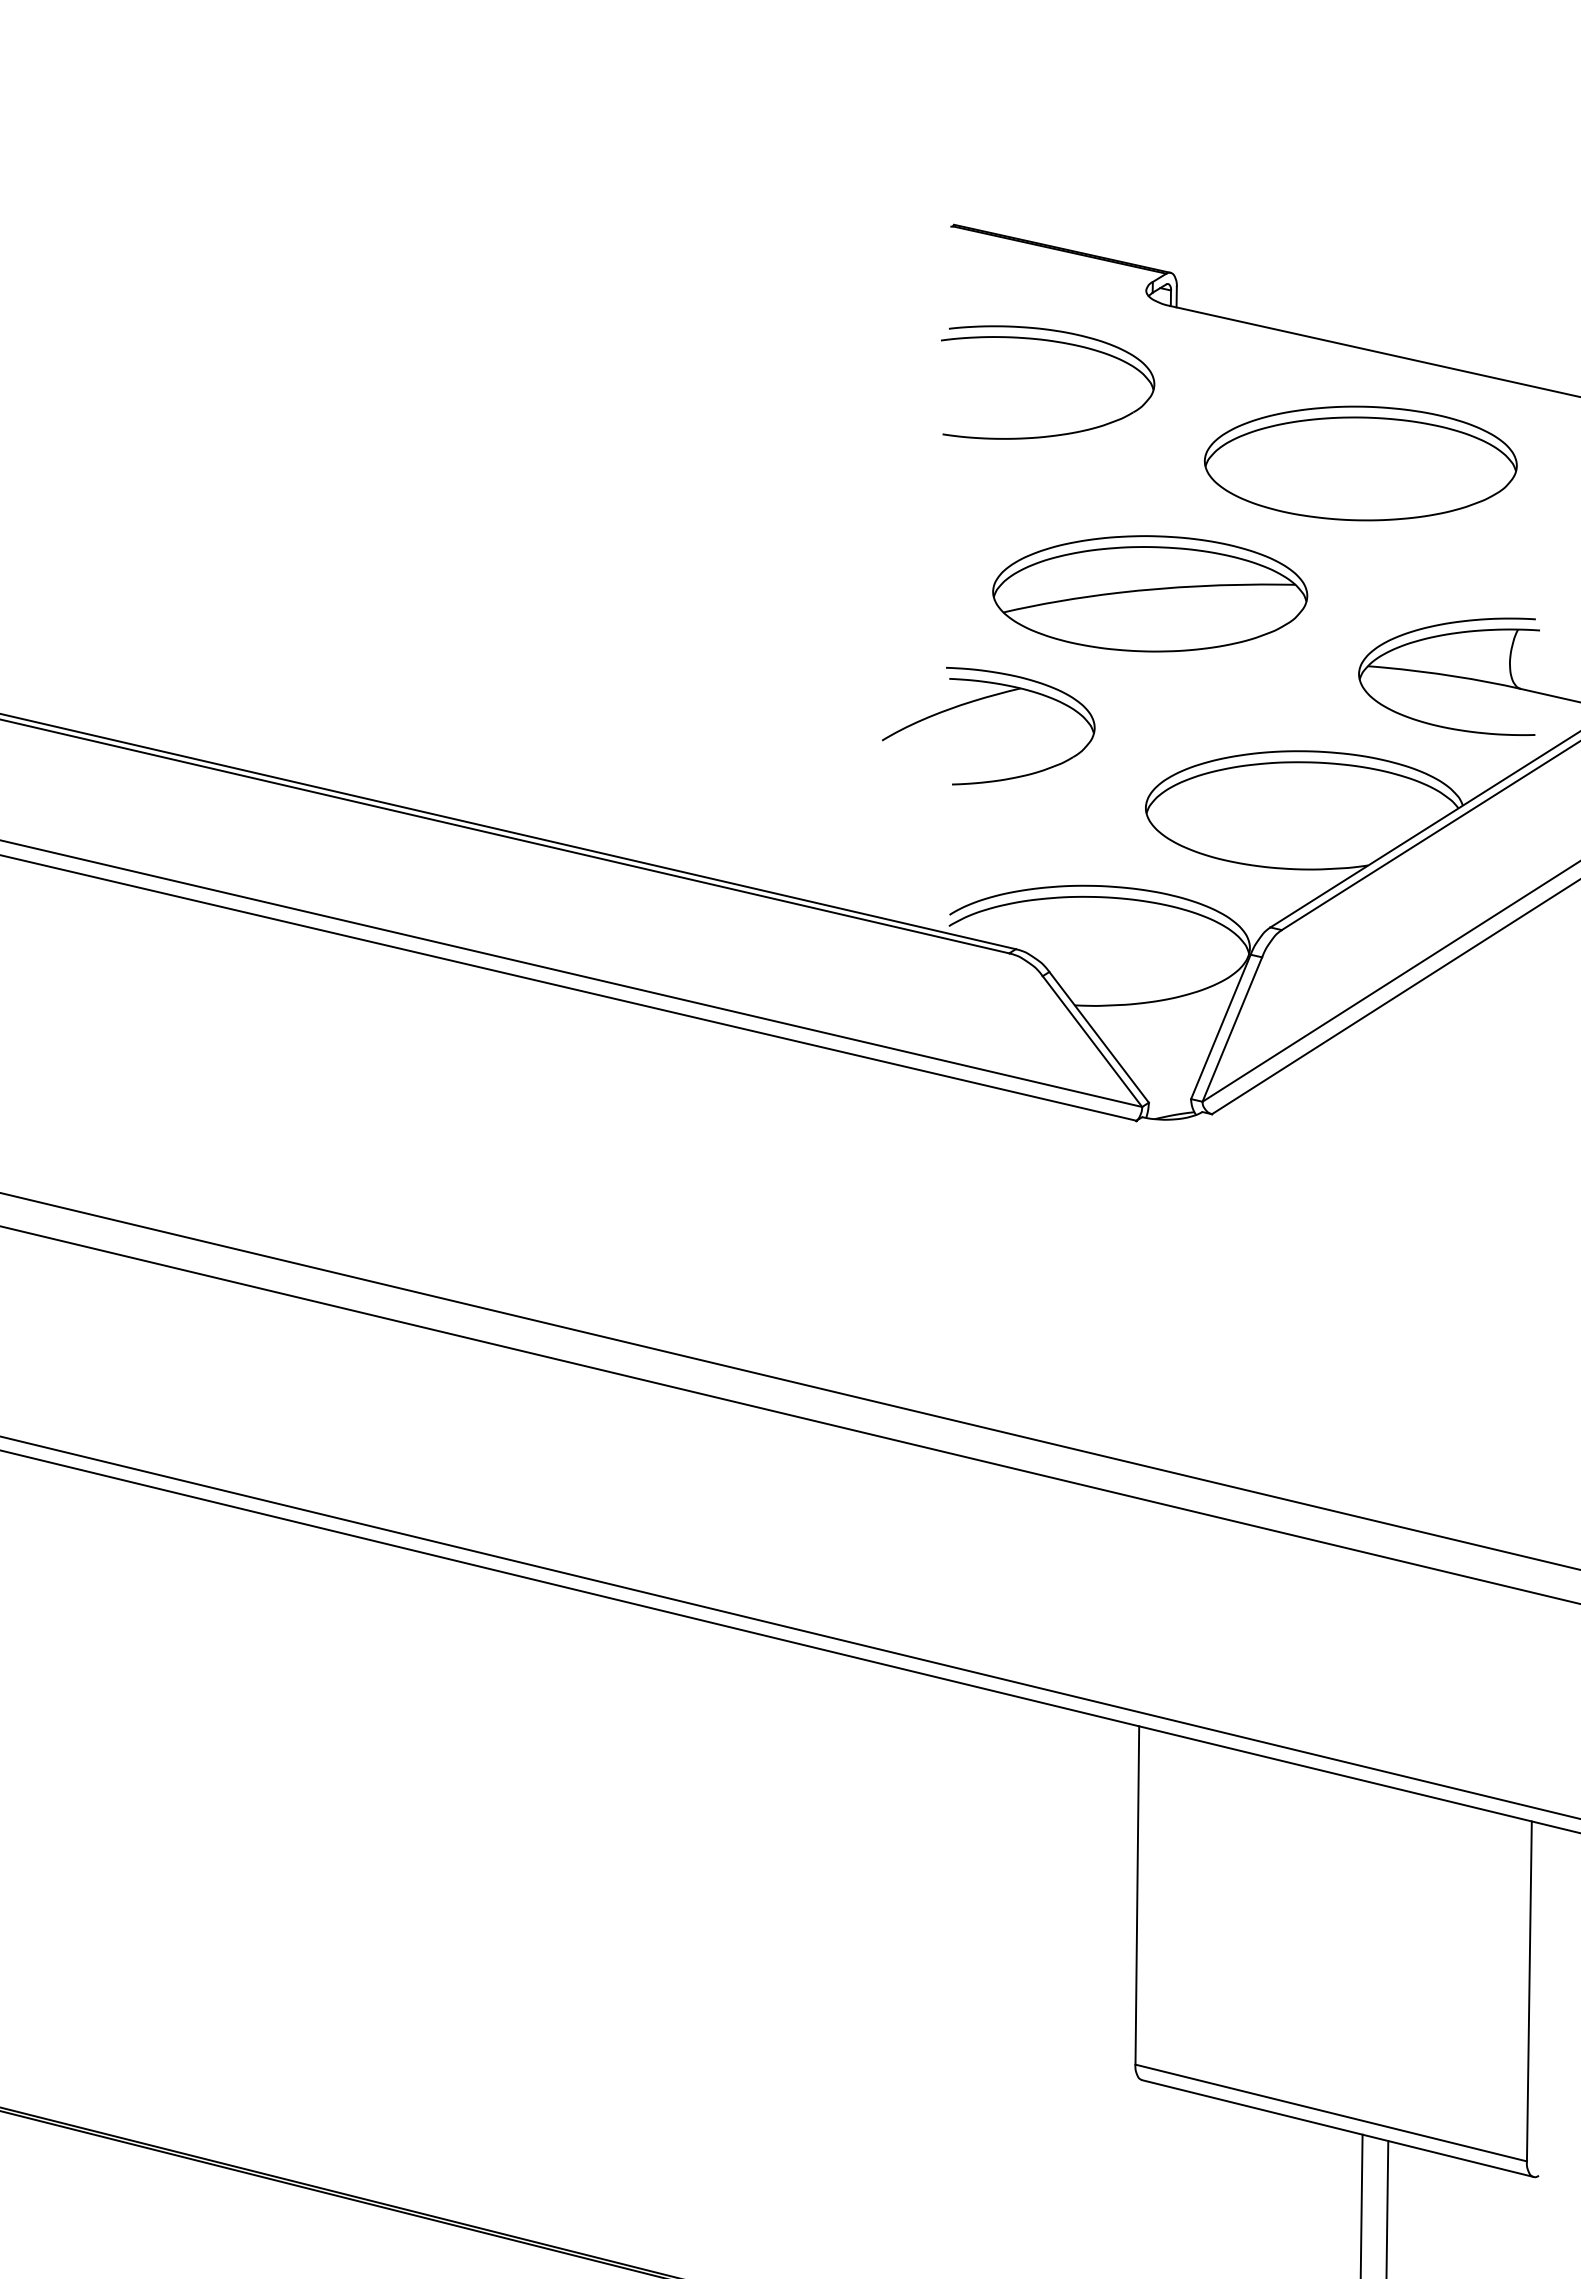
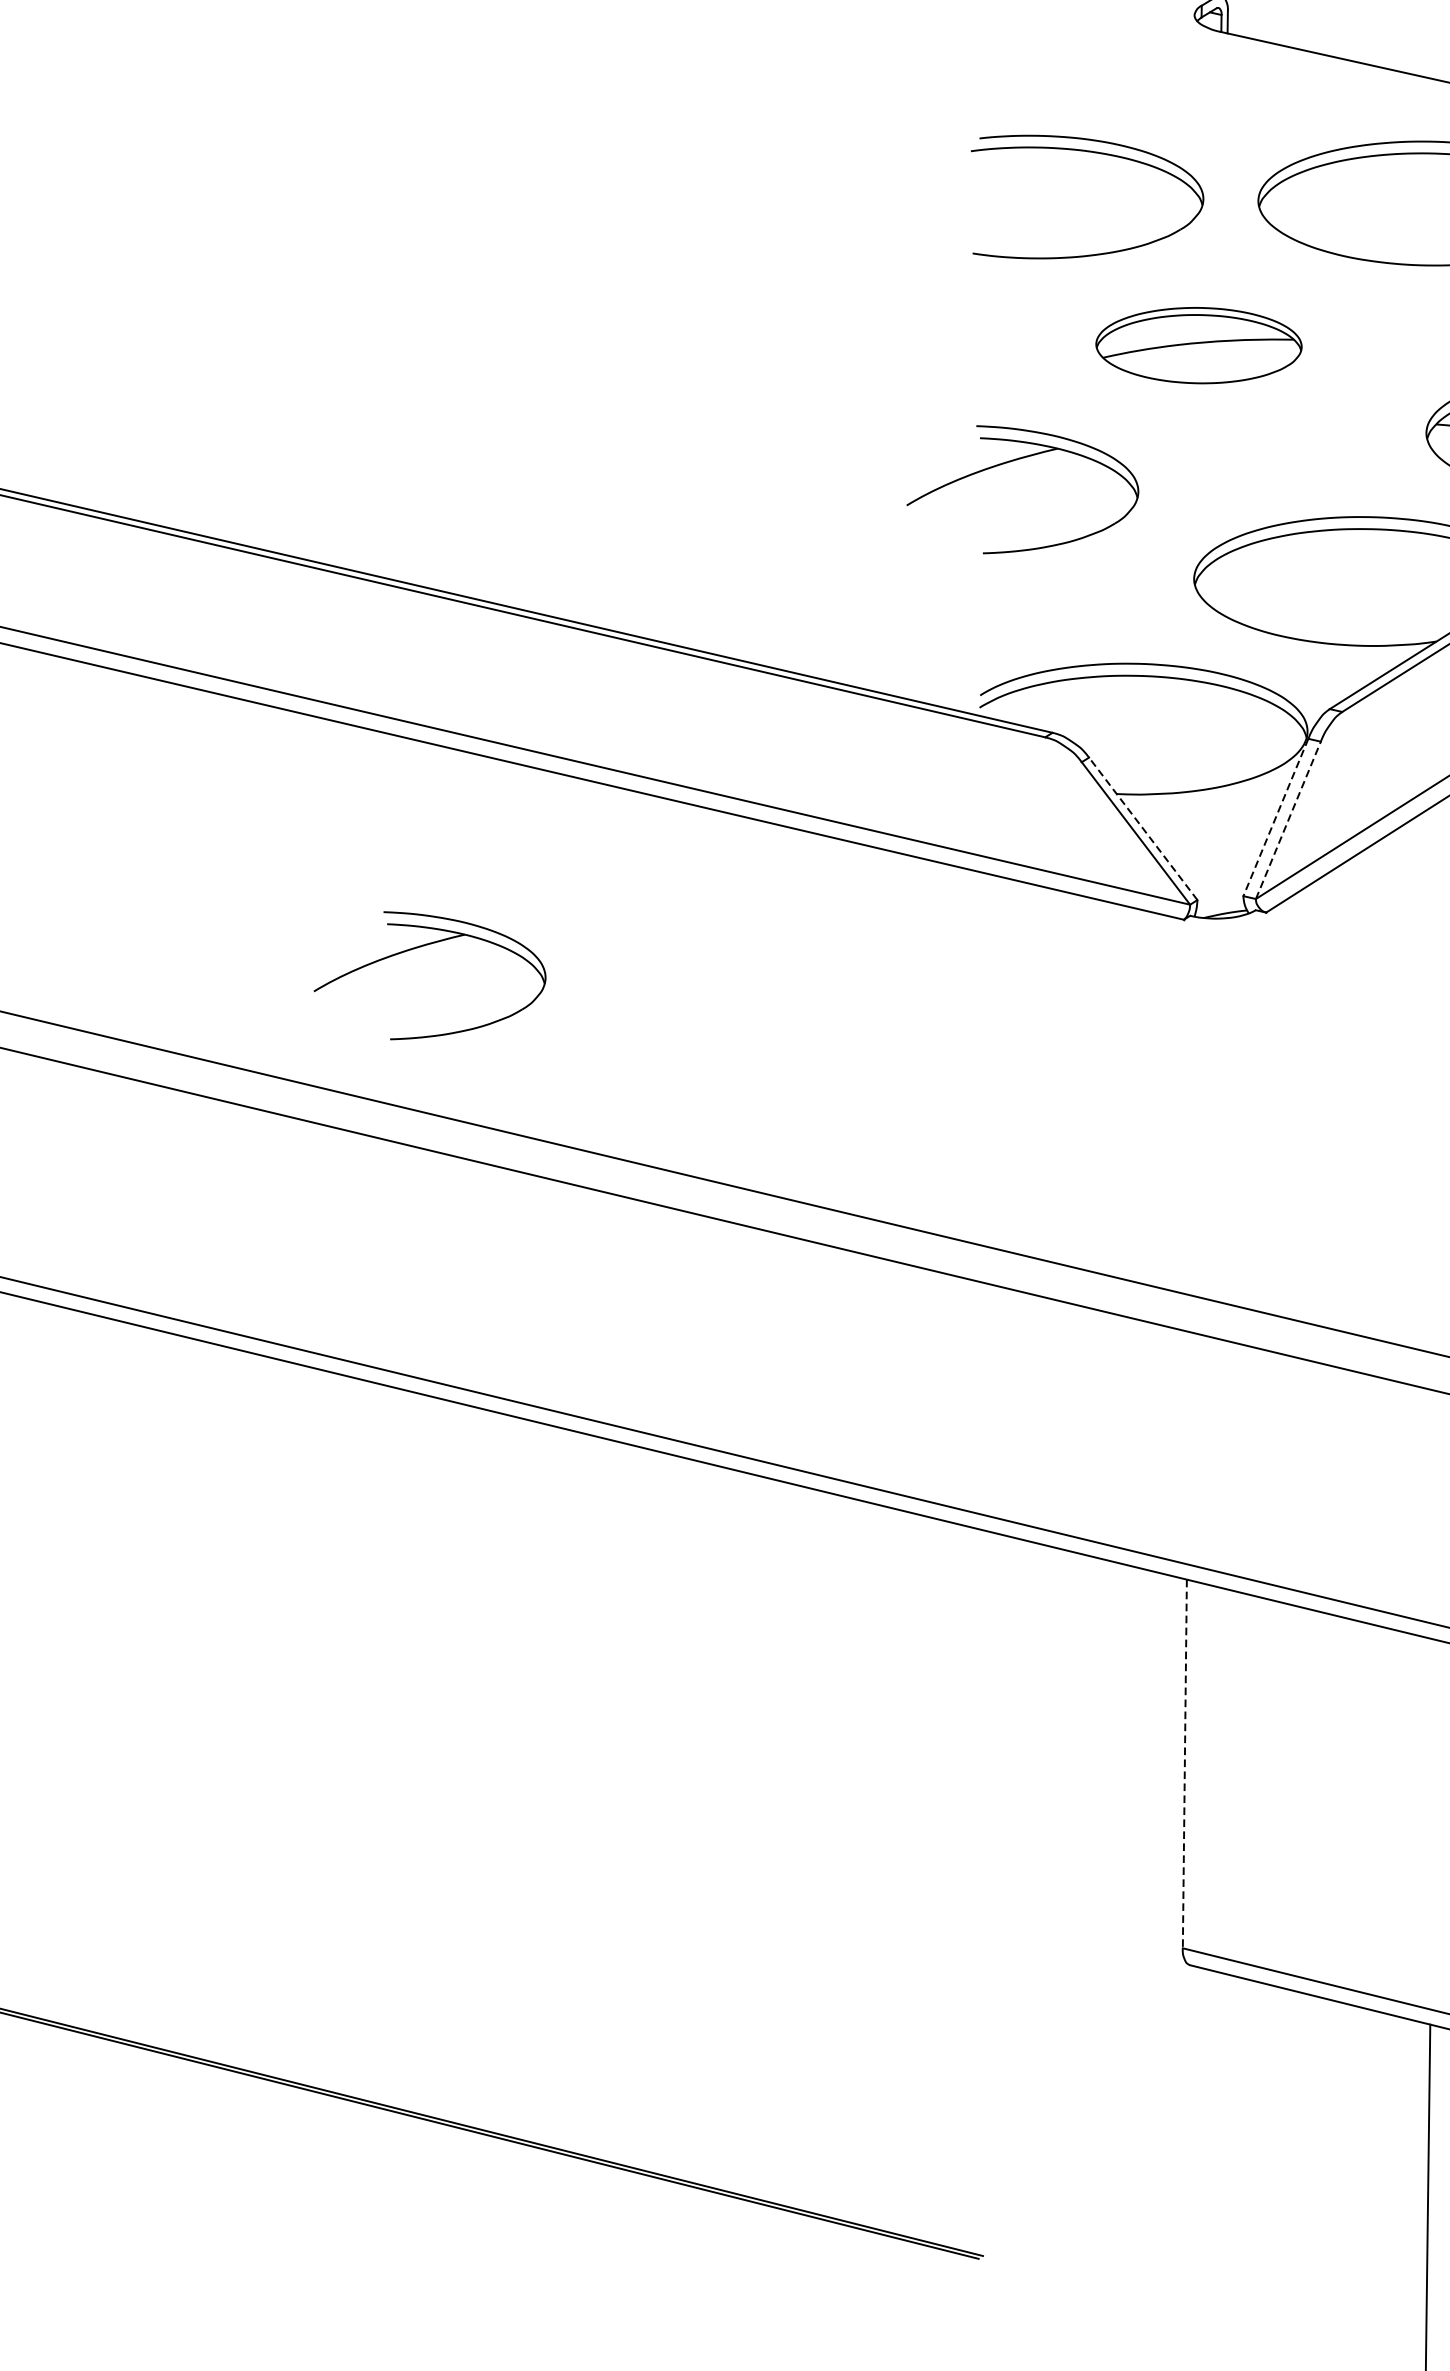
part: (1053, 342) -> (1093, 153), moved
part: (1150, 593) -> (1199, 345), size x0.6
line: (1220, 1027) -> (1275, 818), solid -> dashed
line: (1232, 1029) -> (1288, 820), solid -> dashed
line: (1098, 1036) -> (1142, 827), solid -> dashed
part: (439, 1145) -> (424, 946), added
line: (1137, 1896) -> (1185, 1765), solid -> dashed

